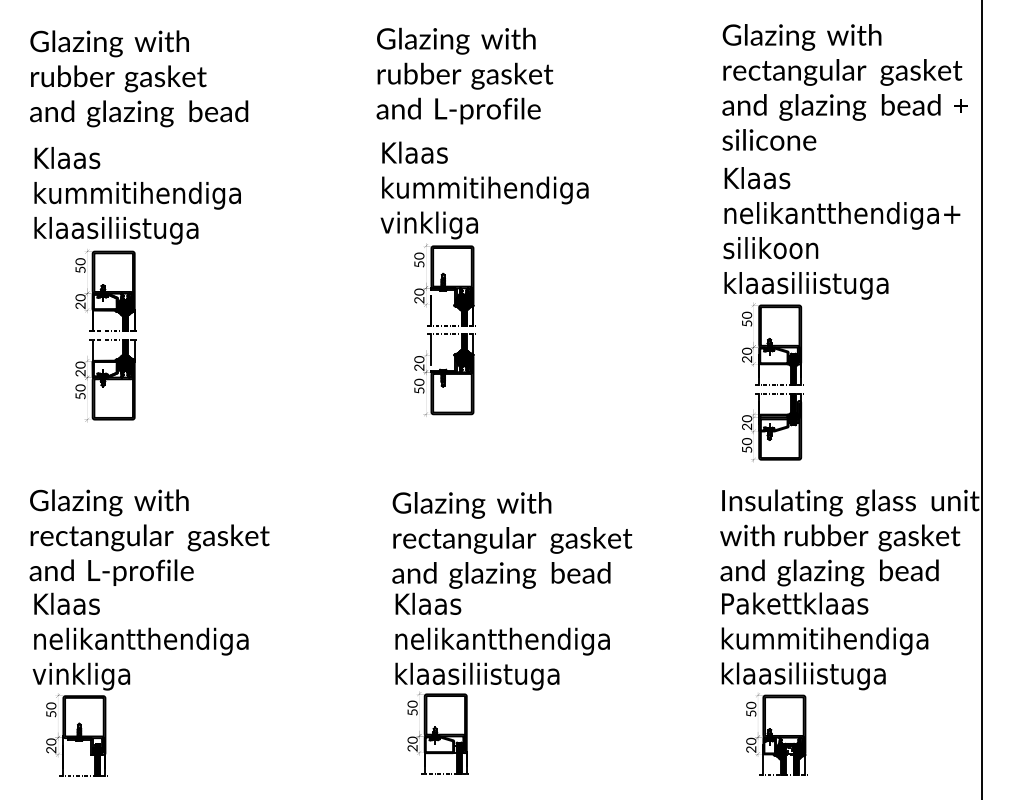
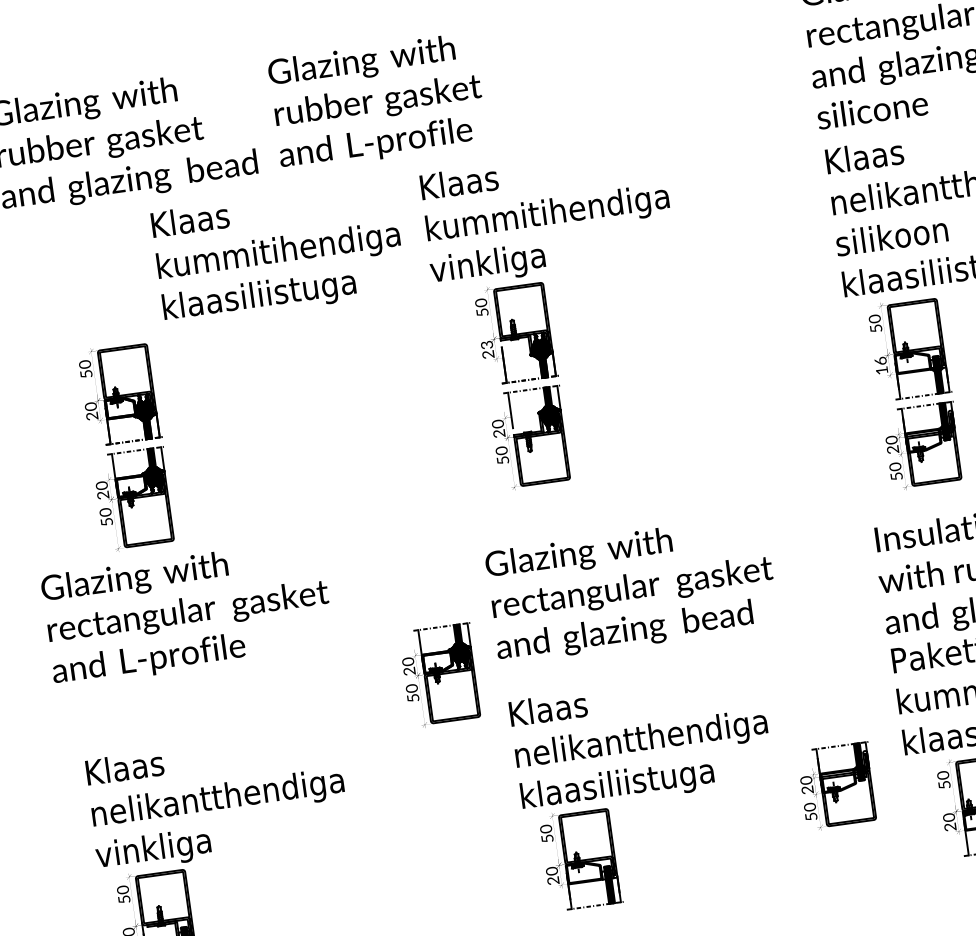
text: (464, 75) -> (376, 101), moved
text: (137, 195) -> (278, 252), moved
text: (419, 291) -> (487, 344), 20 -> 23
text: (747, 354) -> (881, 364), 20 -> 16
text: (149, 537) -> (187, 612), moved
text: (512, 540) -> (632, 589), moved
part: (341, 563) -> (439, 675), added
part: (661, 702) -> (837, 786), added

